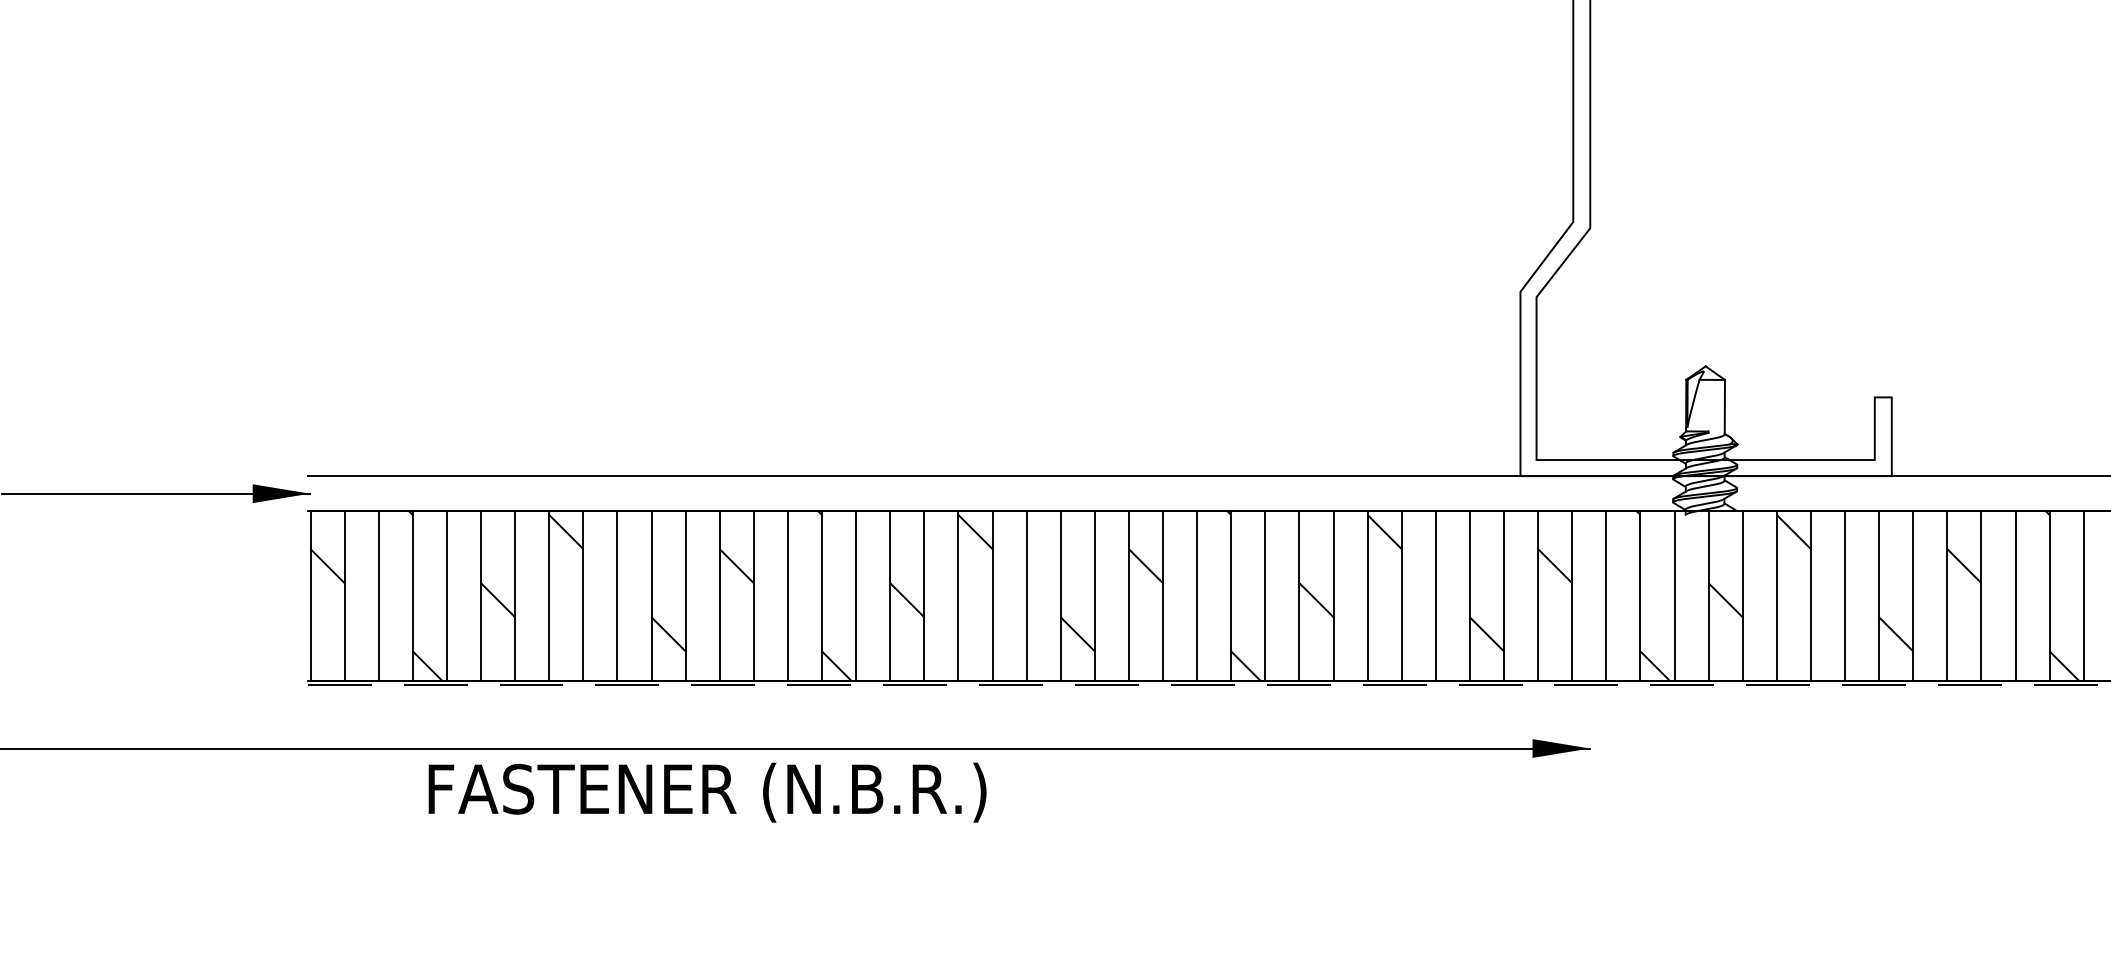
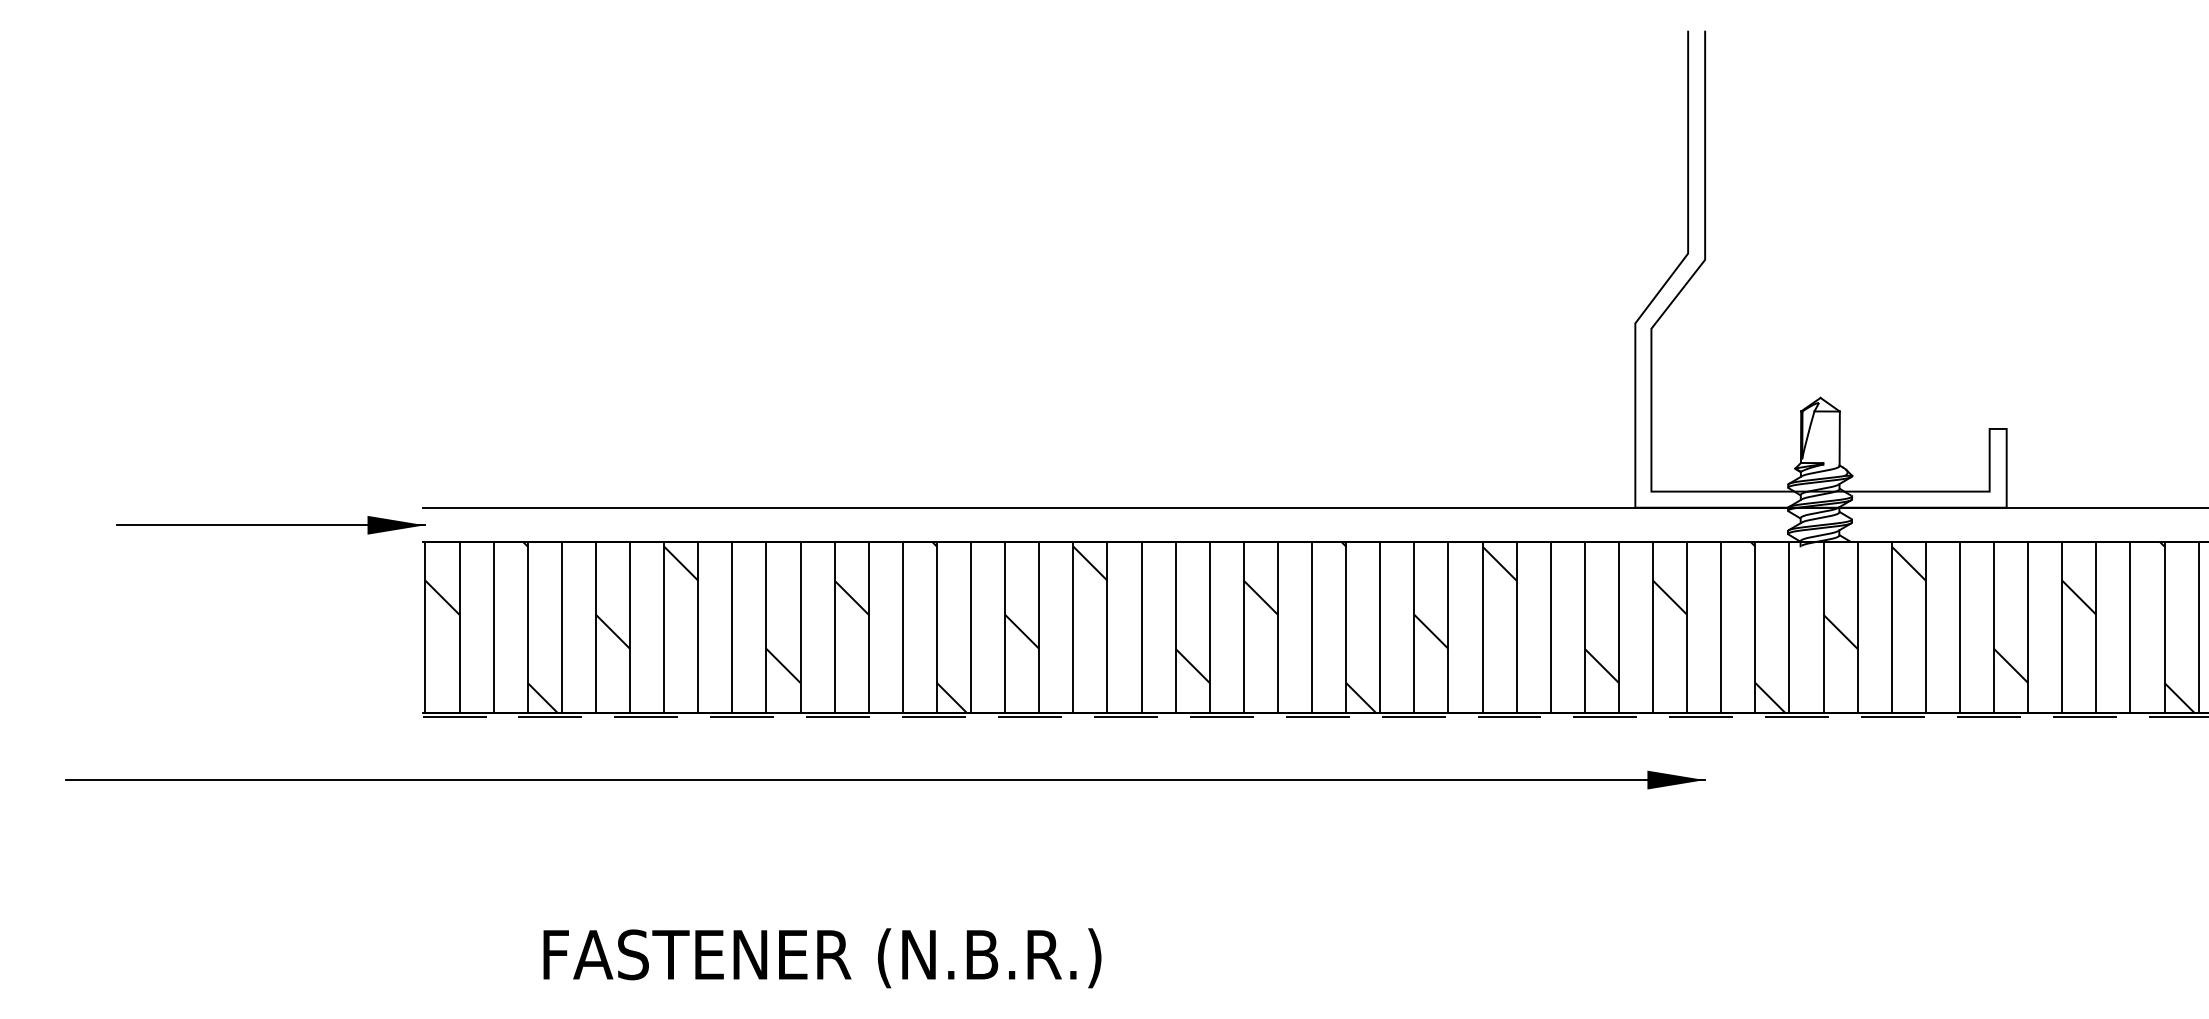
text: (707, 792) -> (822, 958), moved

